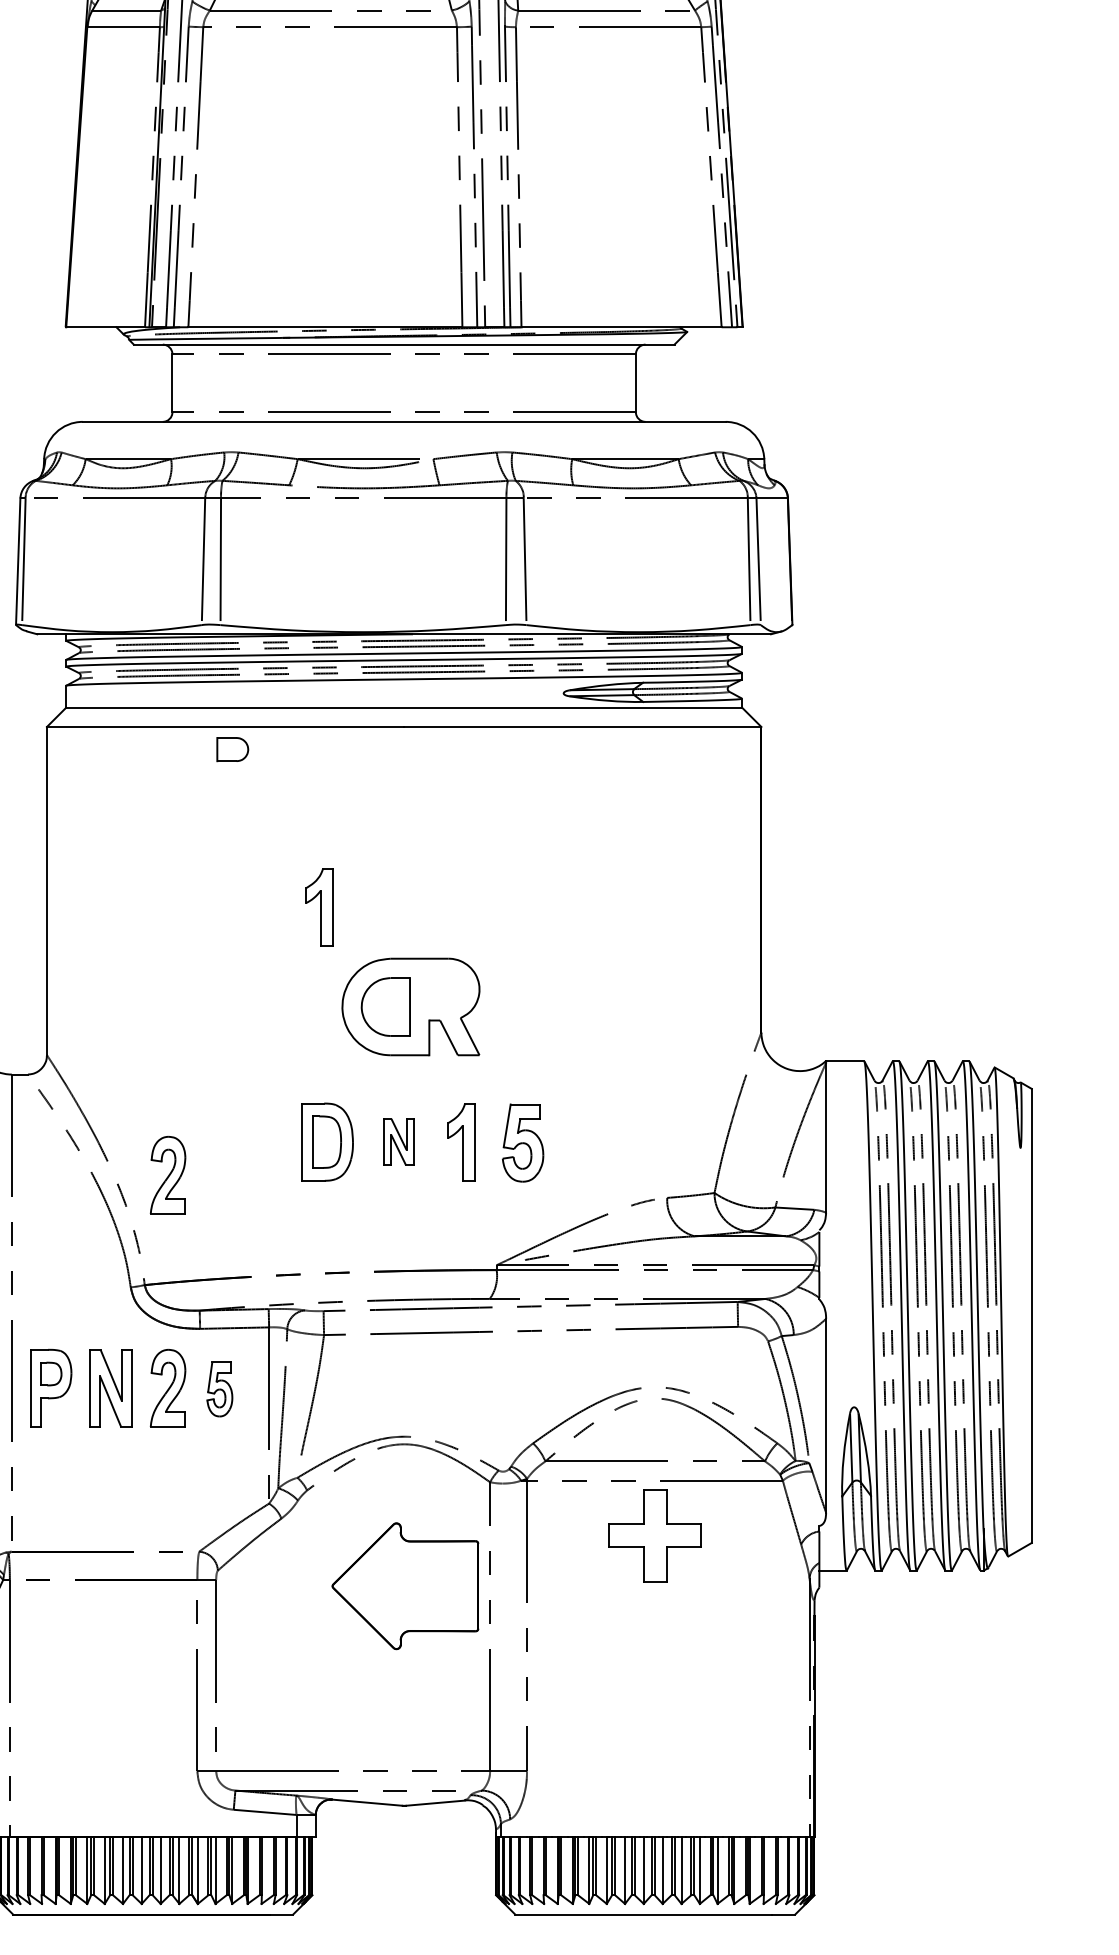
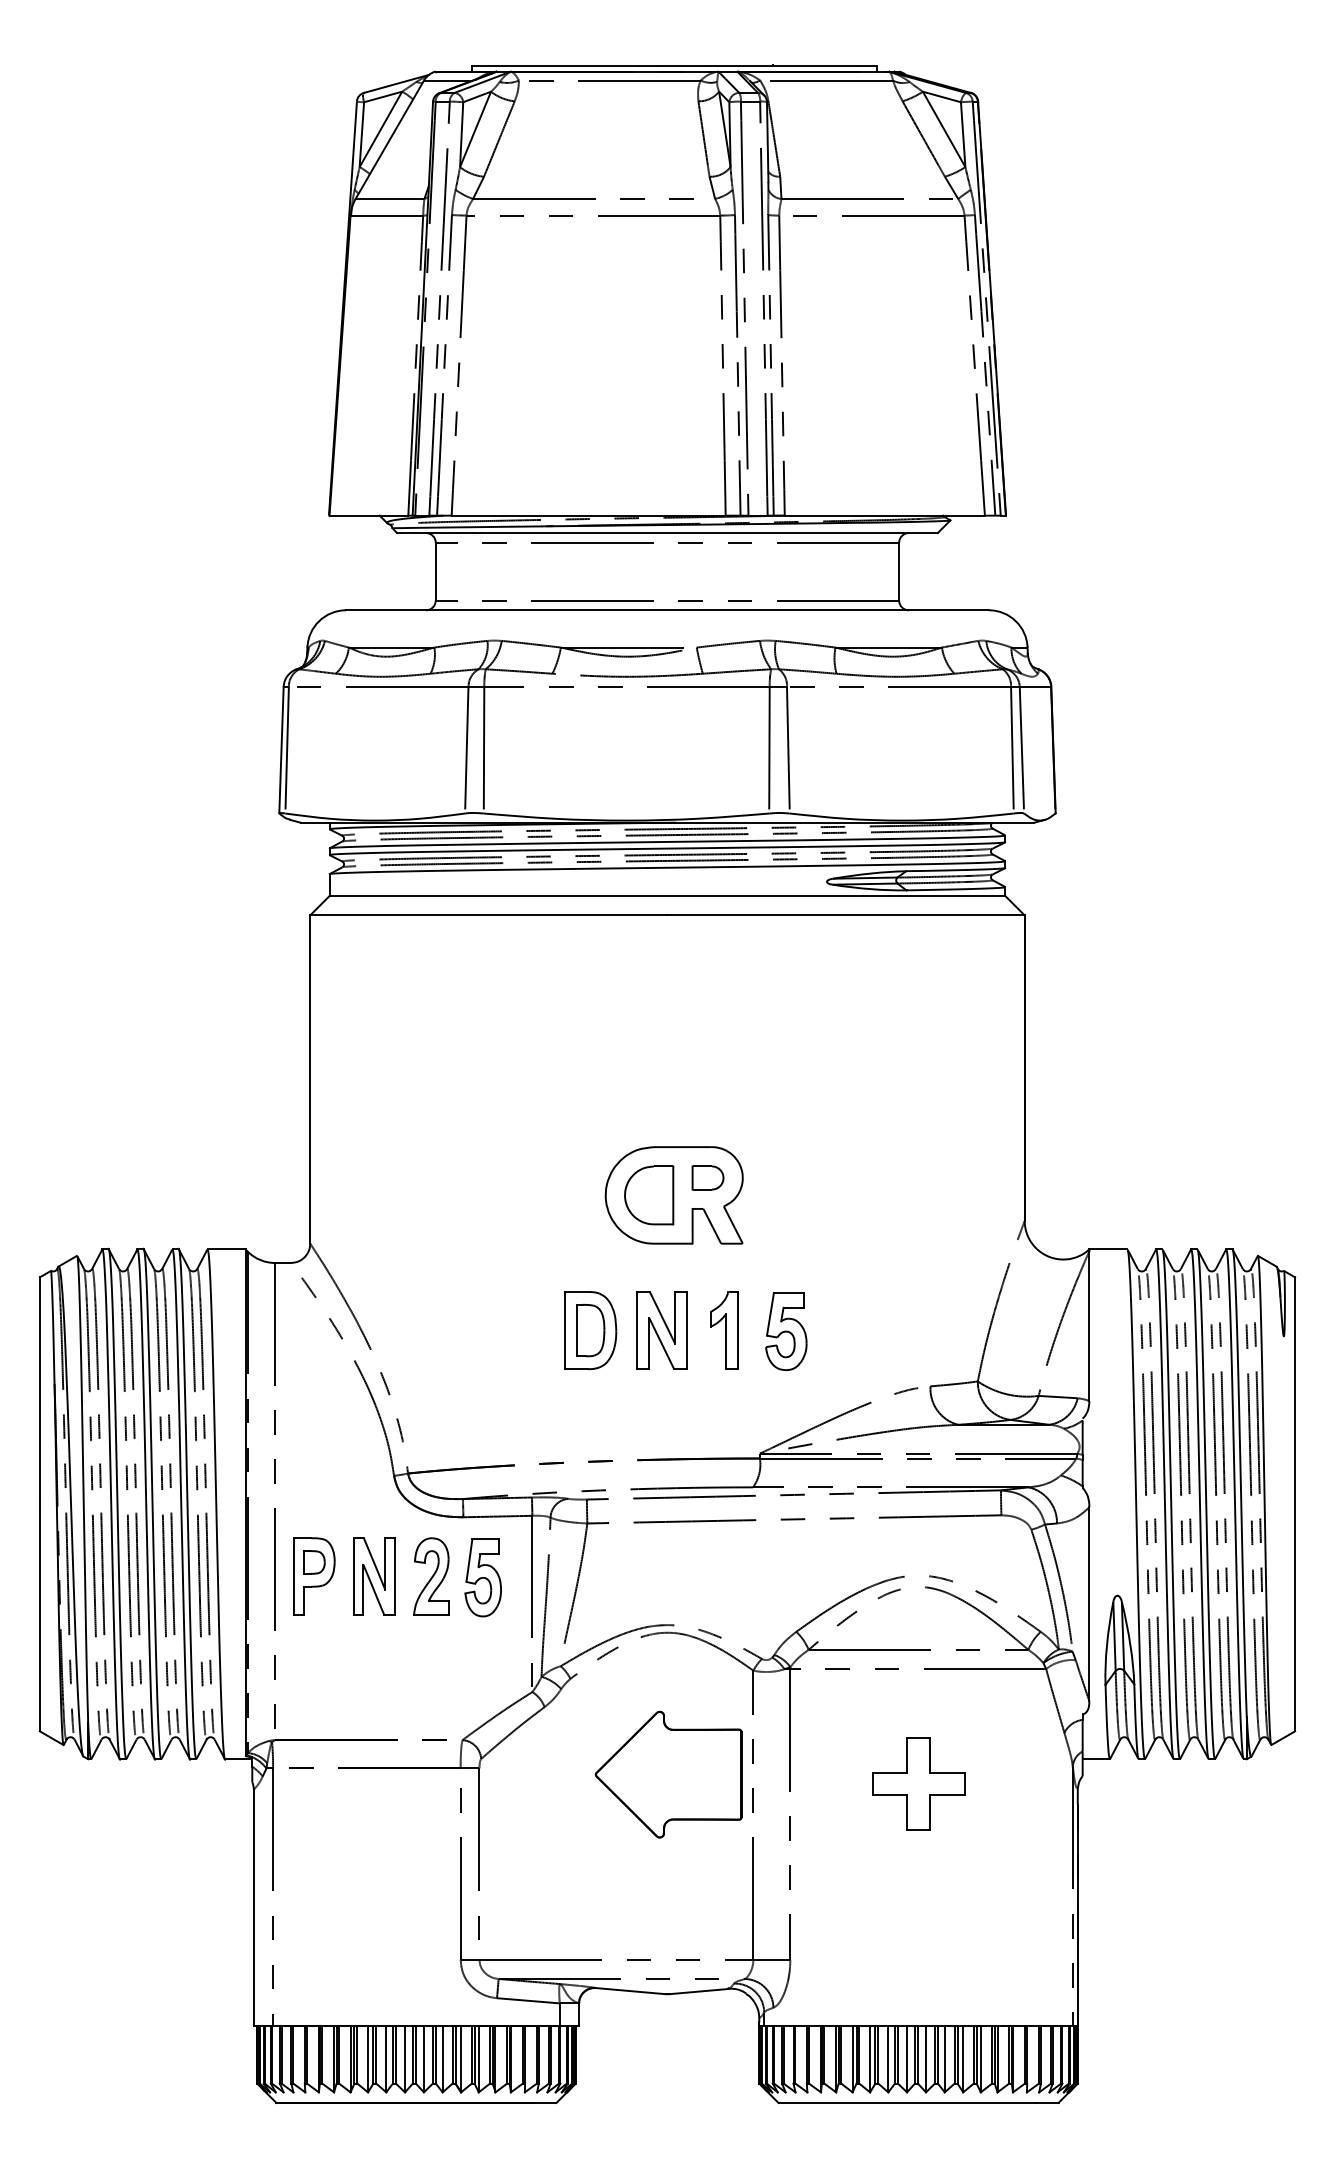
part: (232, 749) -> (707, 1177), moved
part: (319, 907) -> (582, 1095), removed
part: (398, 1142) -> (661, 1330), size x1.67
part: (168, 1175) -> (431, 1363), removed
part: (219, 1389) -> (482, 1577), size x1.43
part: (655, 1535) -> (918, 1783), moved

